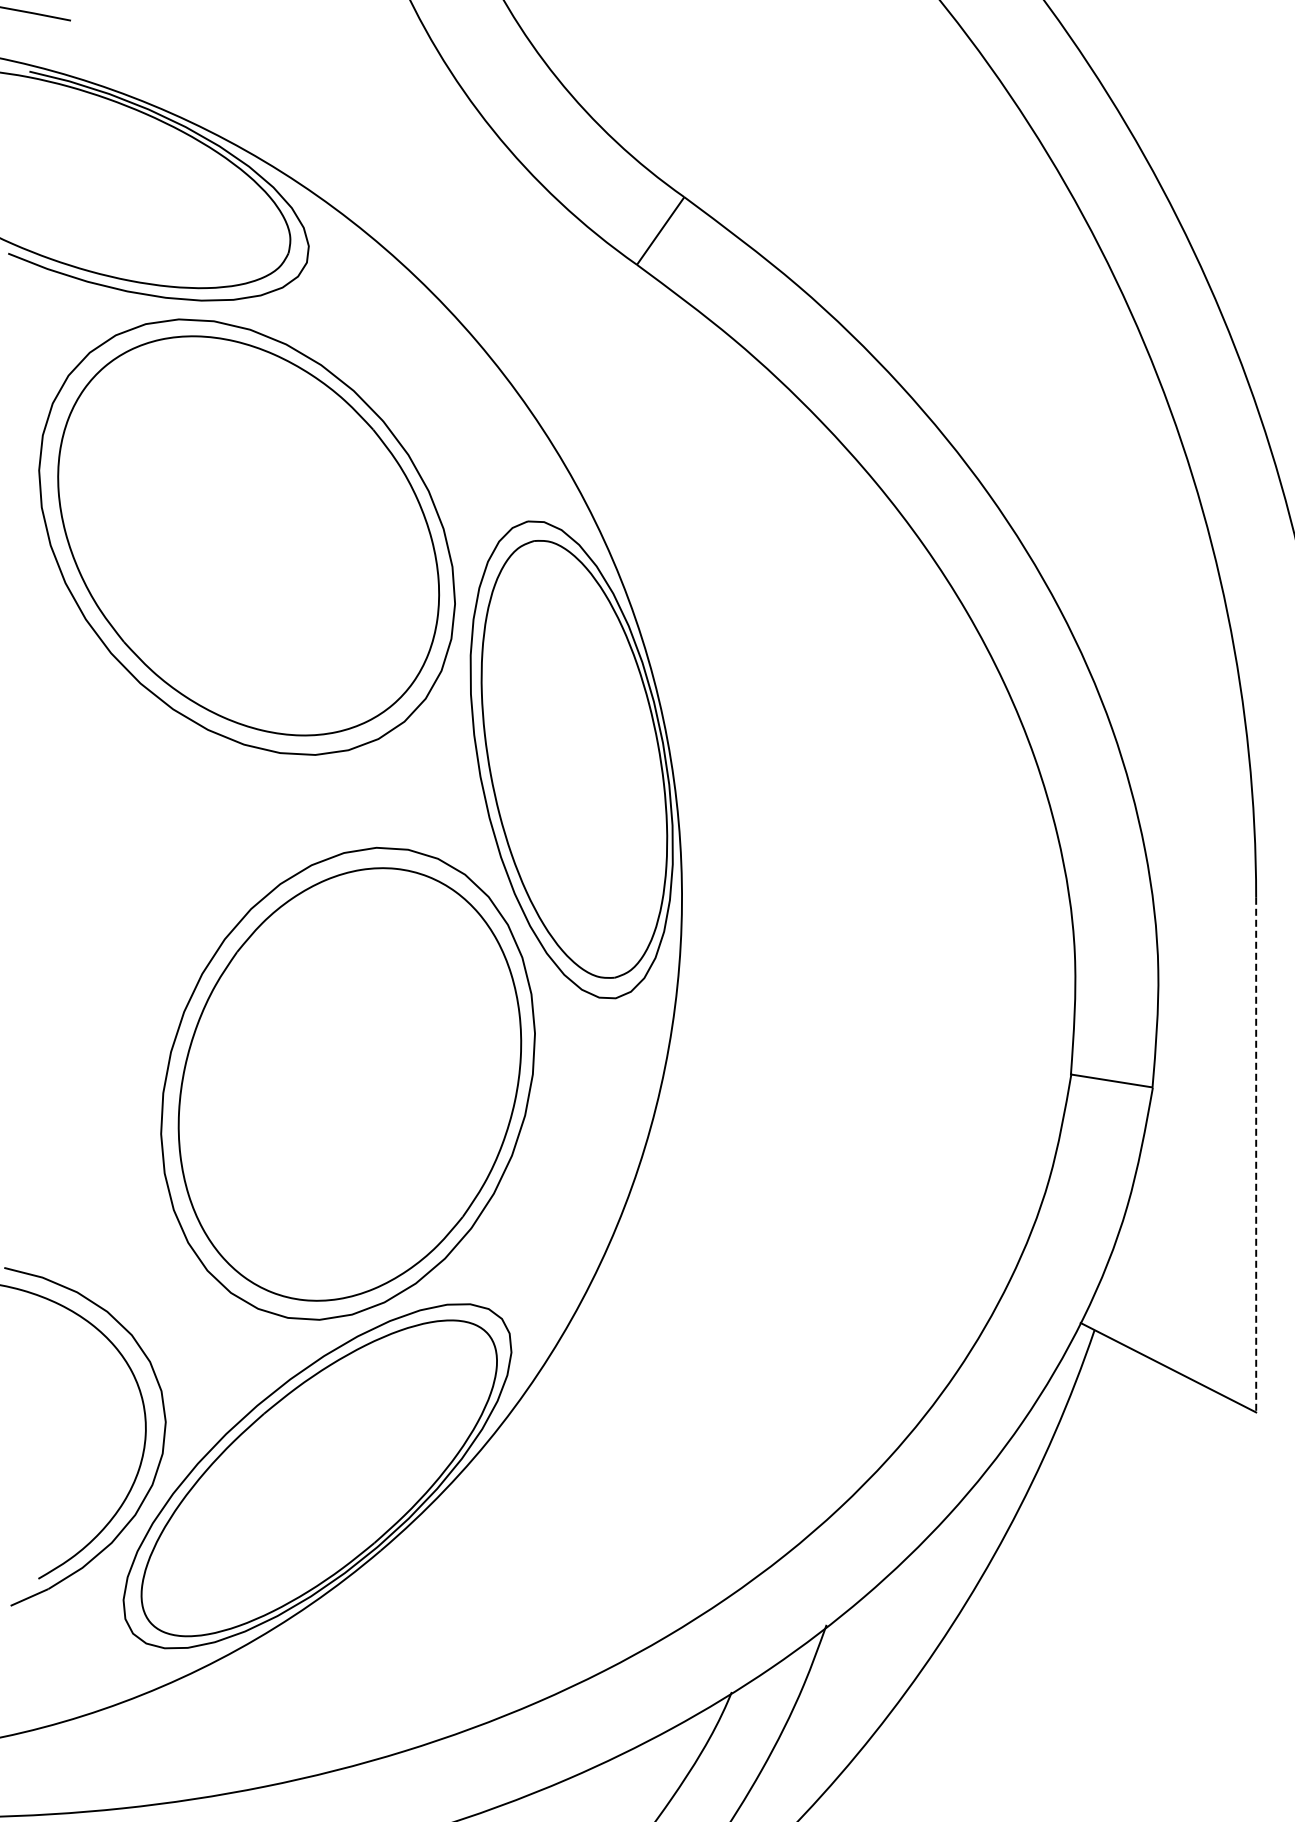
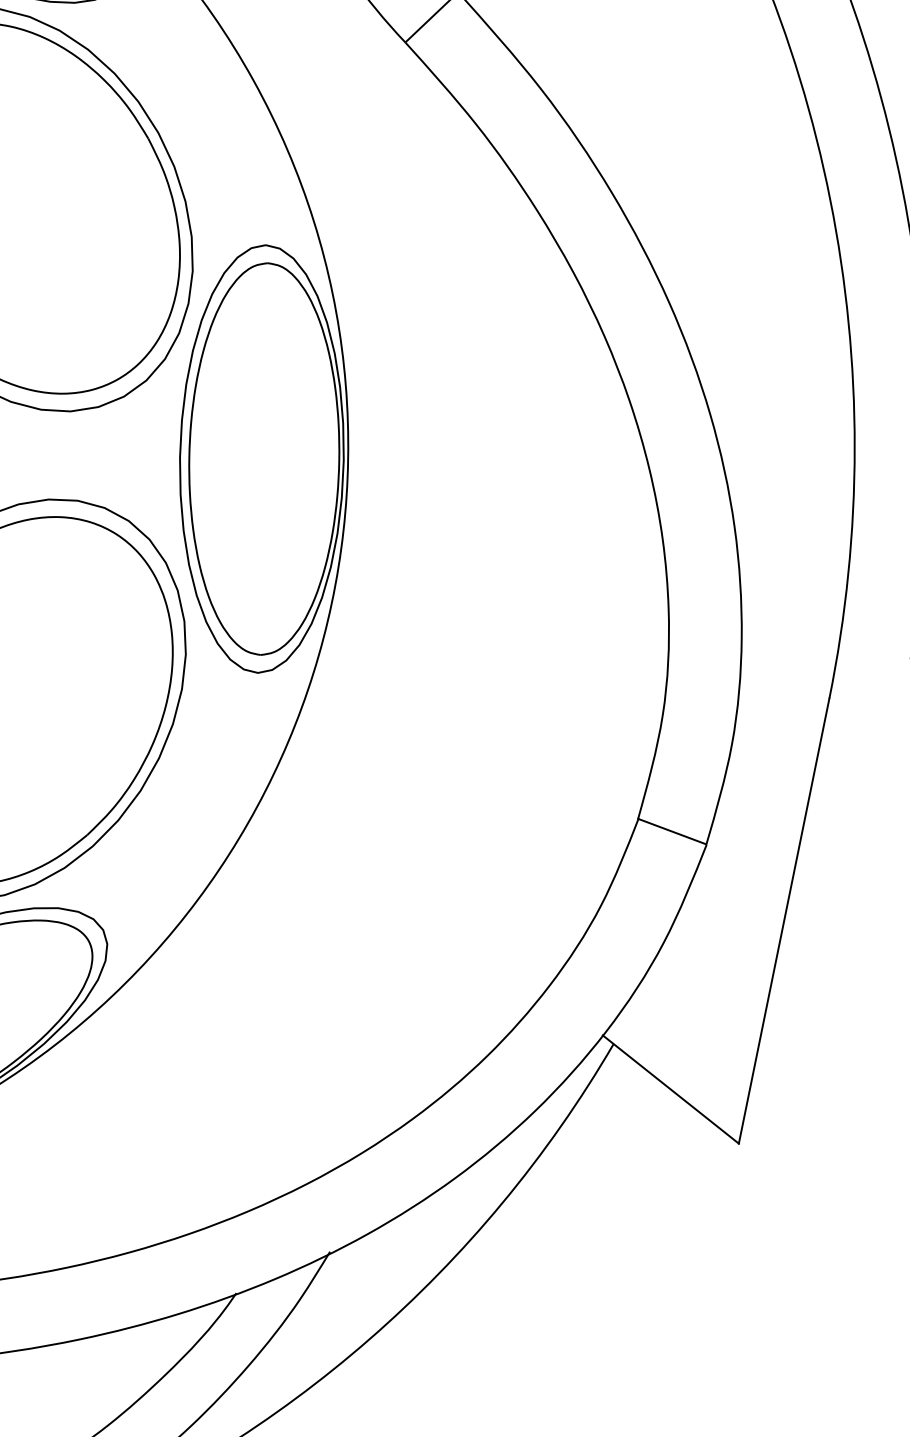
line: (1256, 1155) -> (784, 921), dashed -> solid

